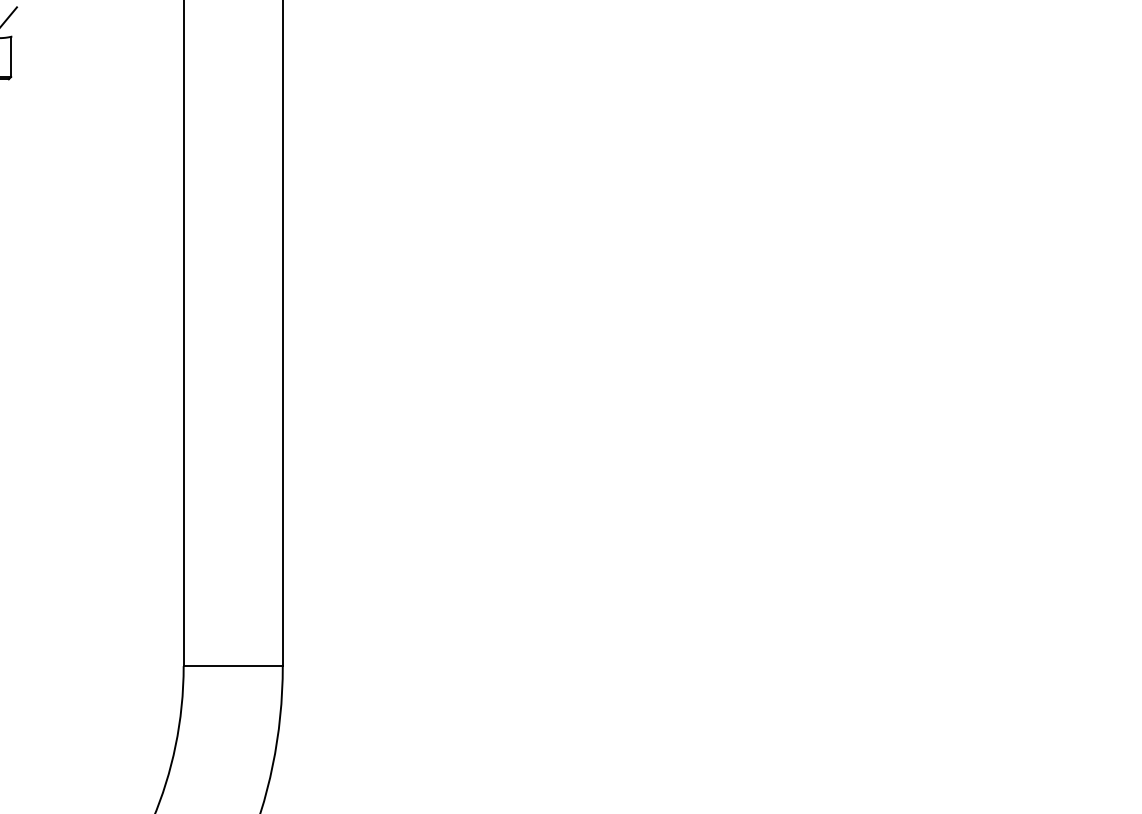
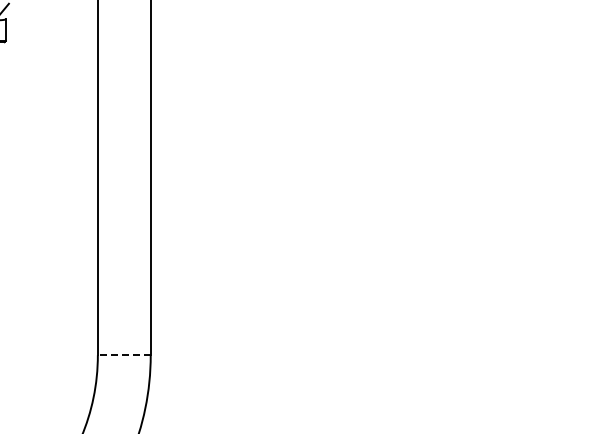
line: (231, 666) -> (123, 355), solid -> dashed

